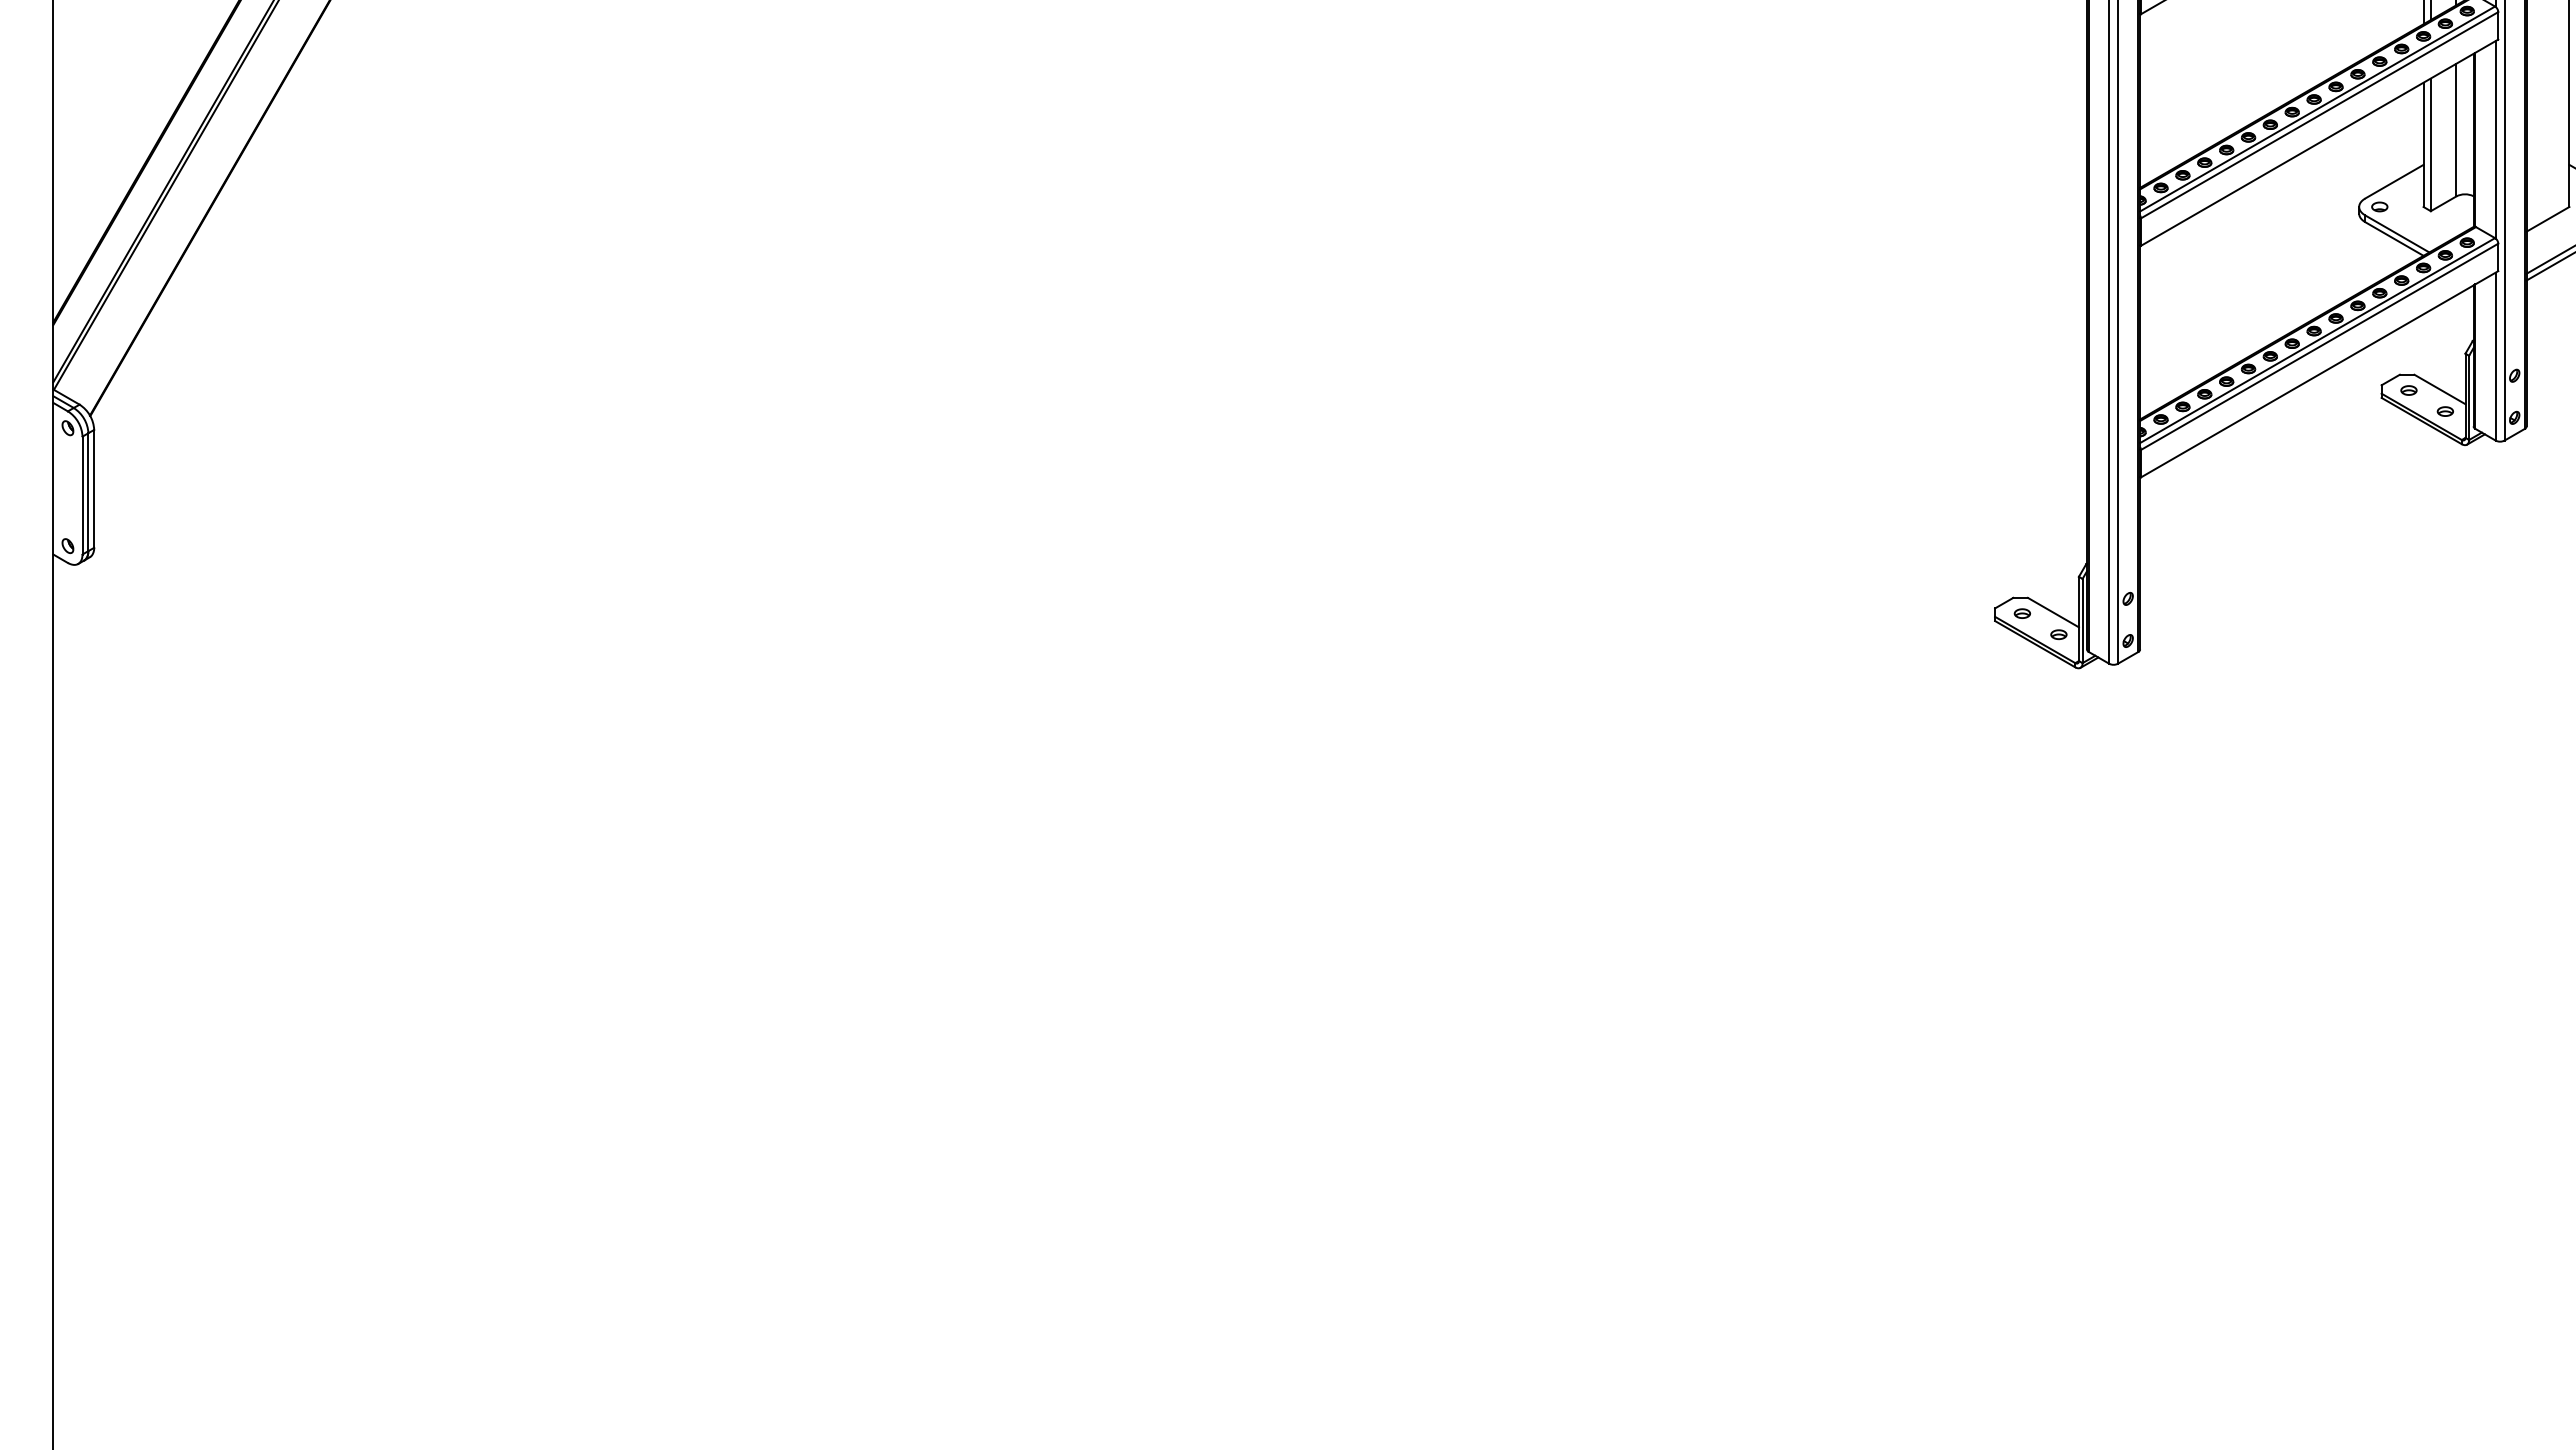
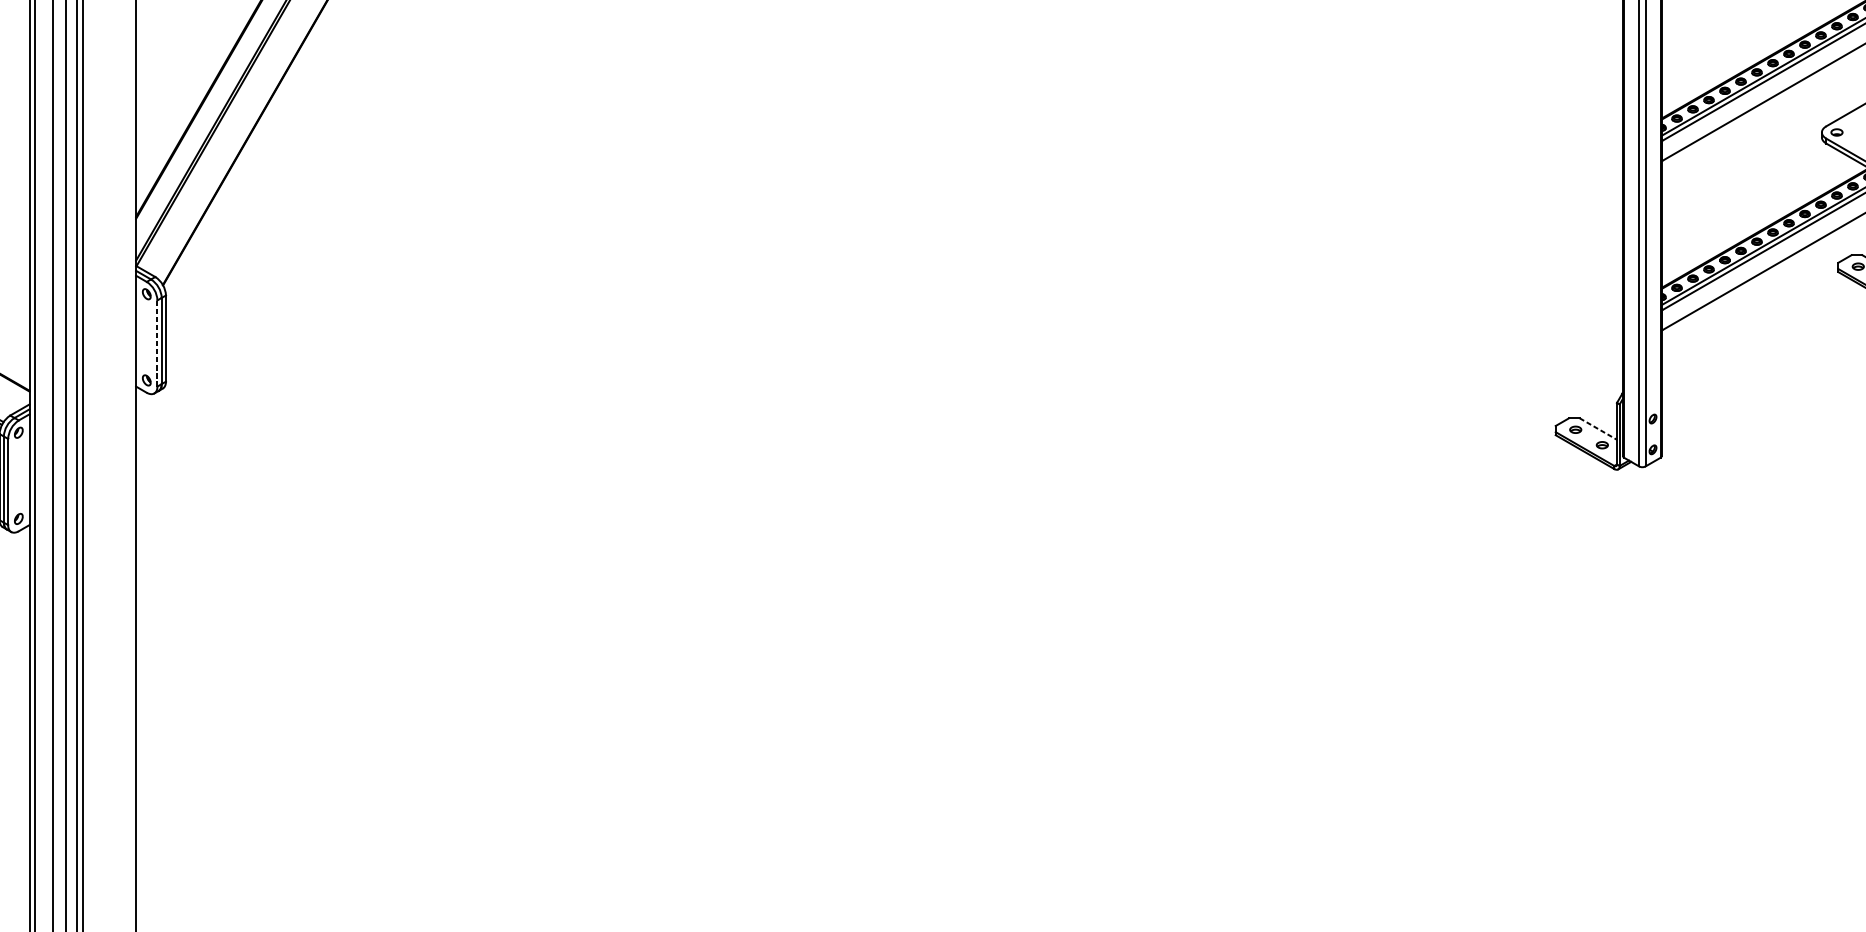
line: (82, 495) -> (157, 343), solid -> dashed
line: (2053, 612) -> (1598, 428), solid -> dashed

